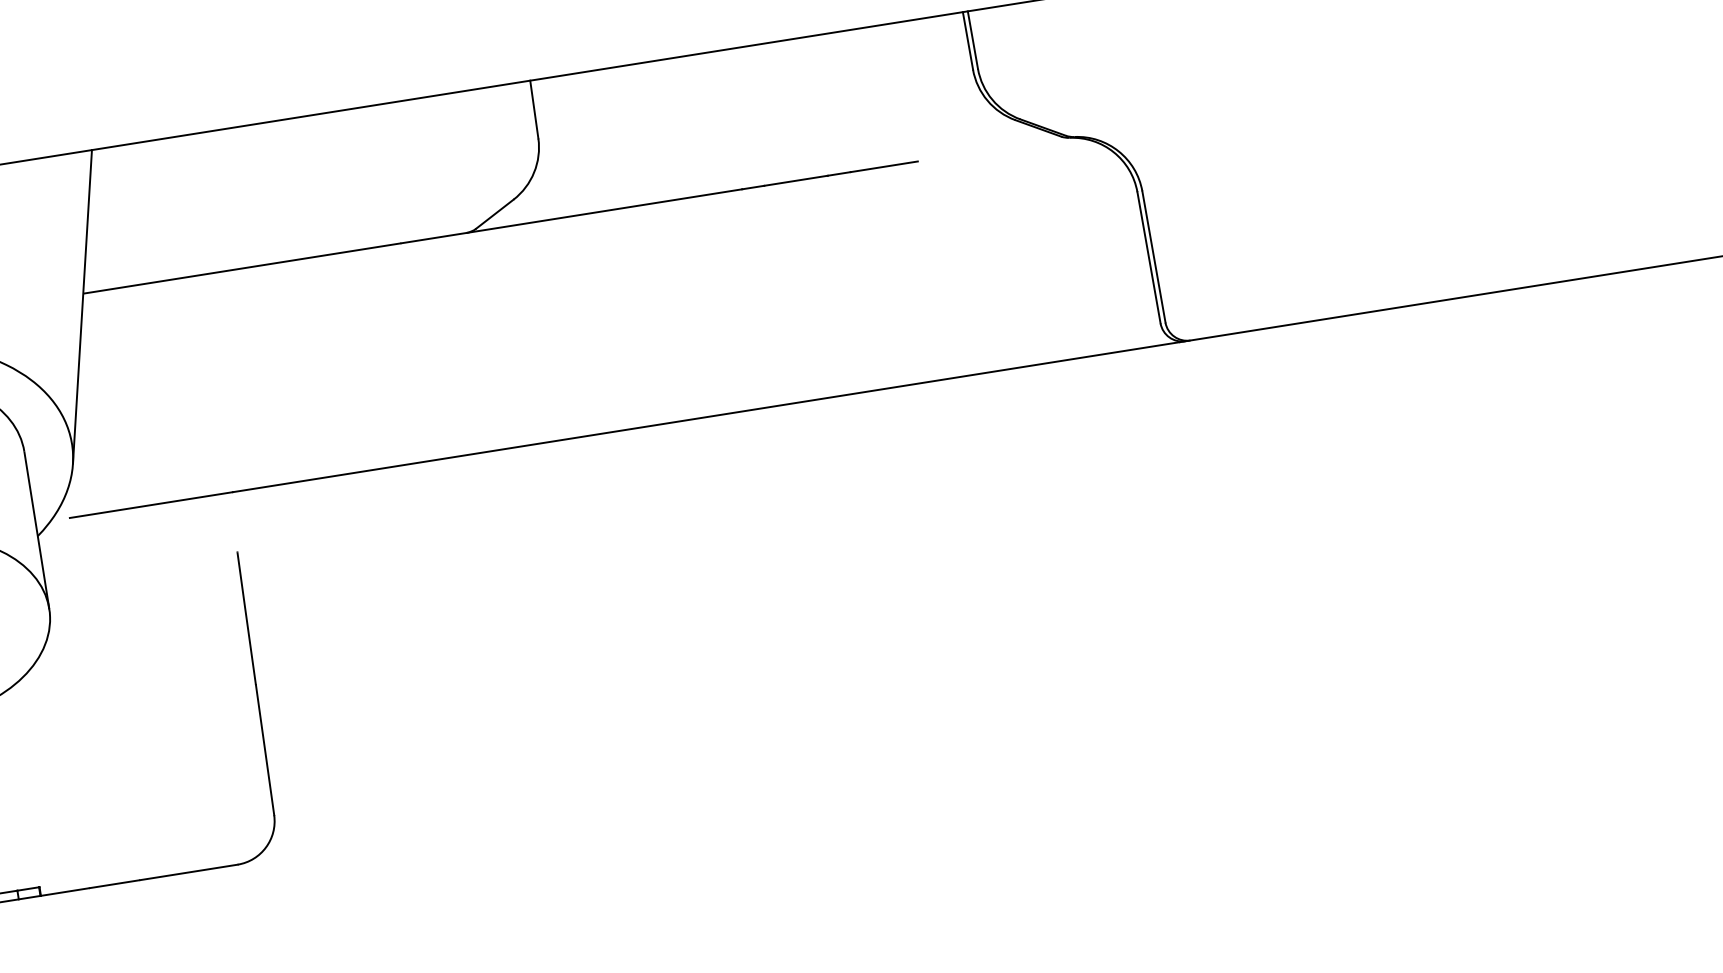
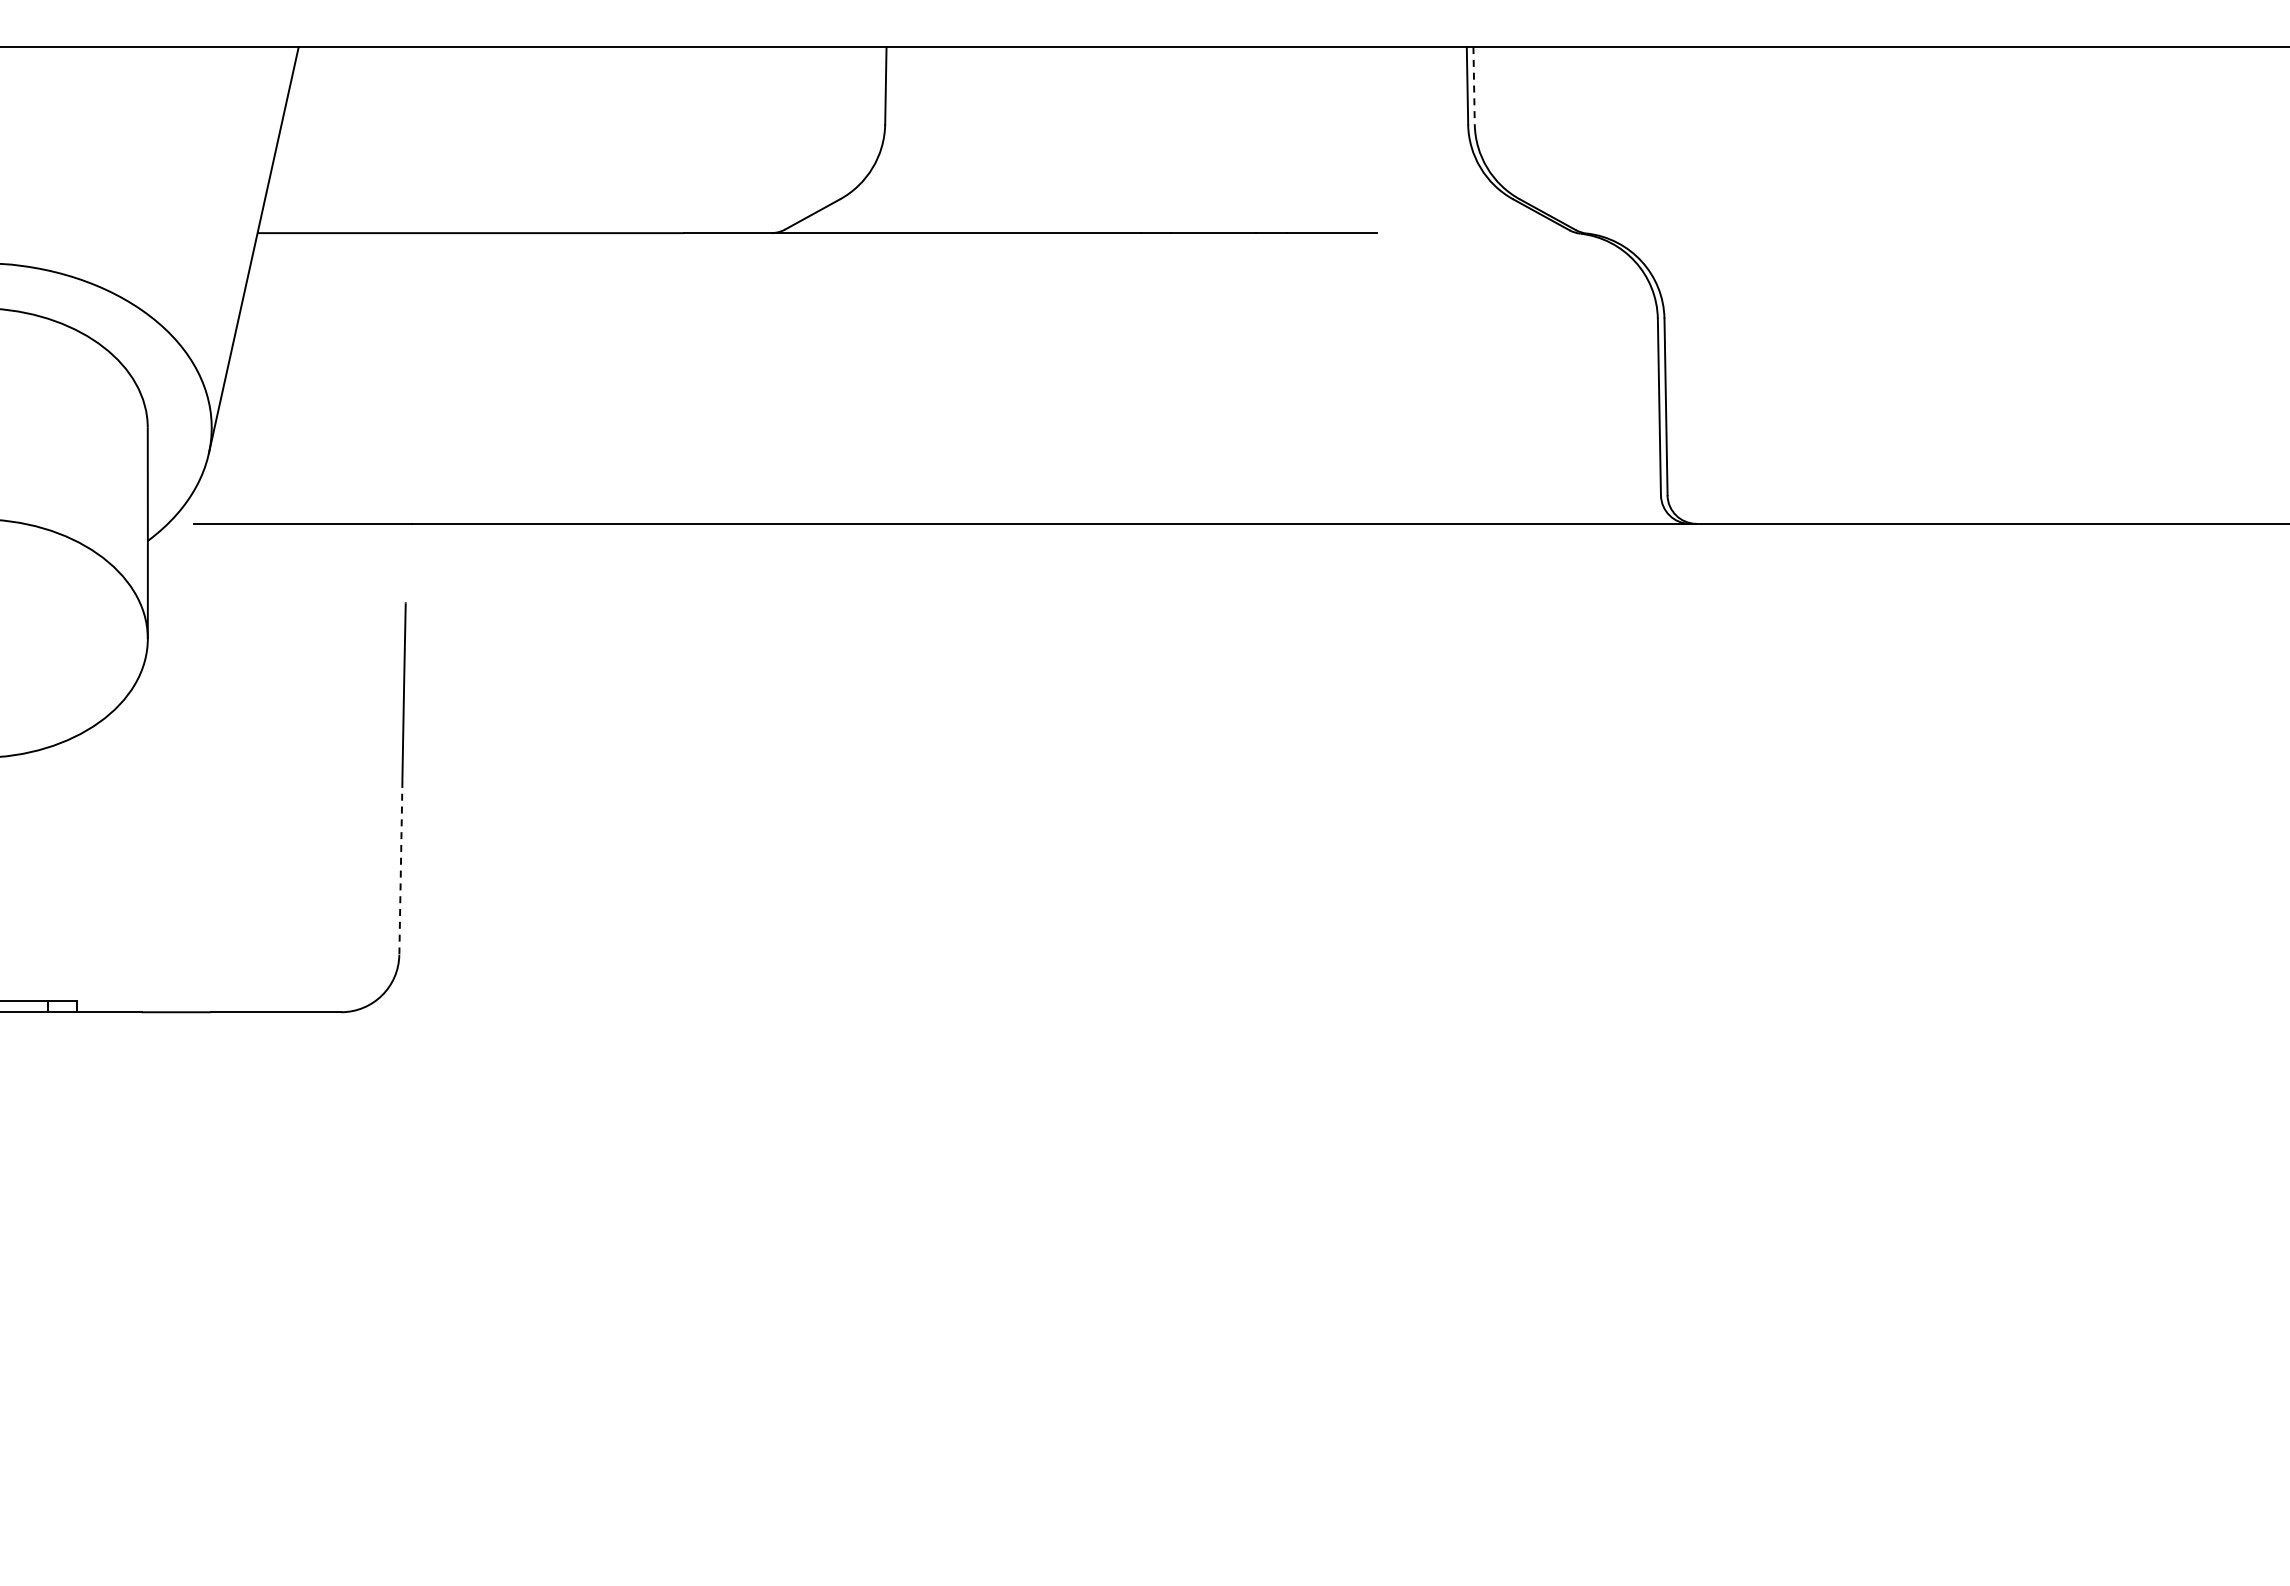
line: (973, 39) -> (1474, 85), solid -> dashed
line: (264, 750) -> (400, 868), solid -> dashed

